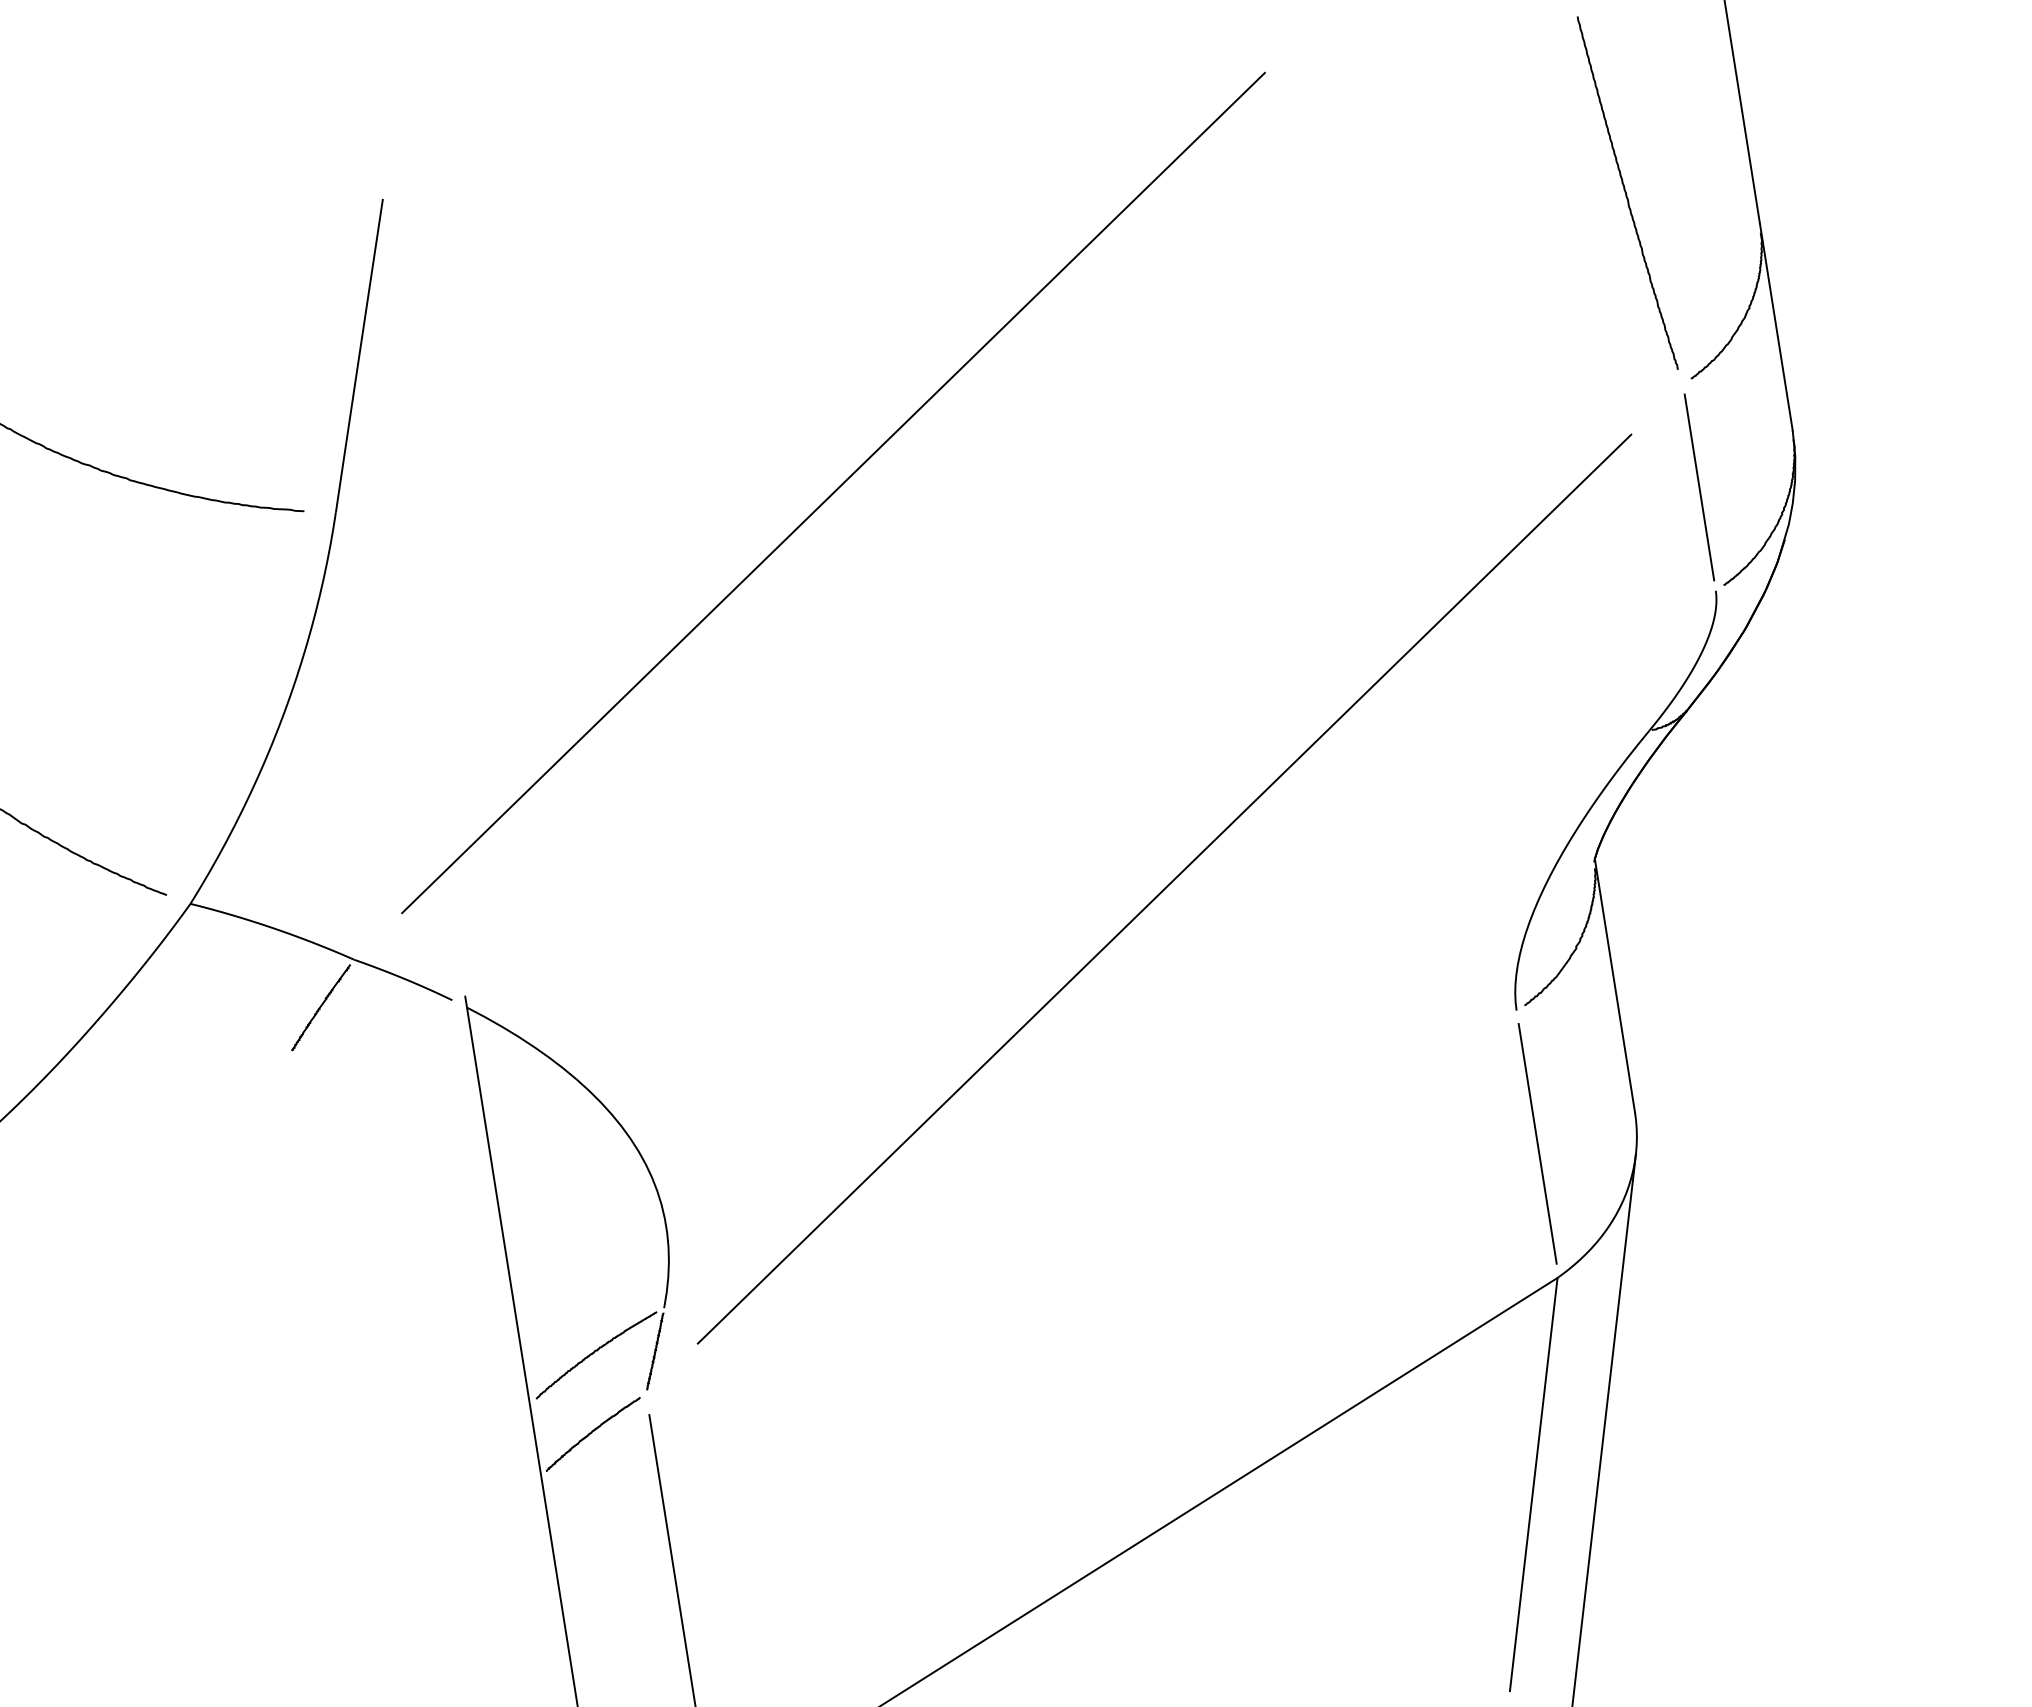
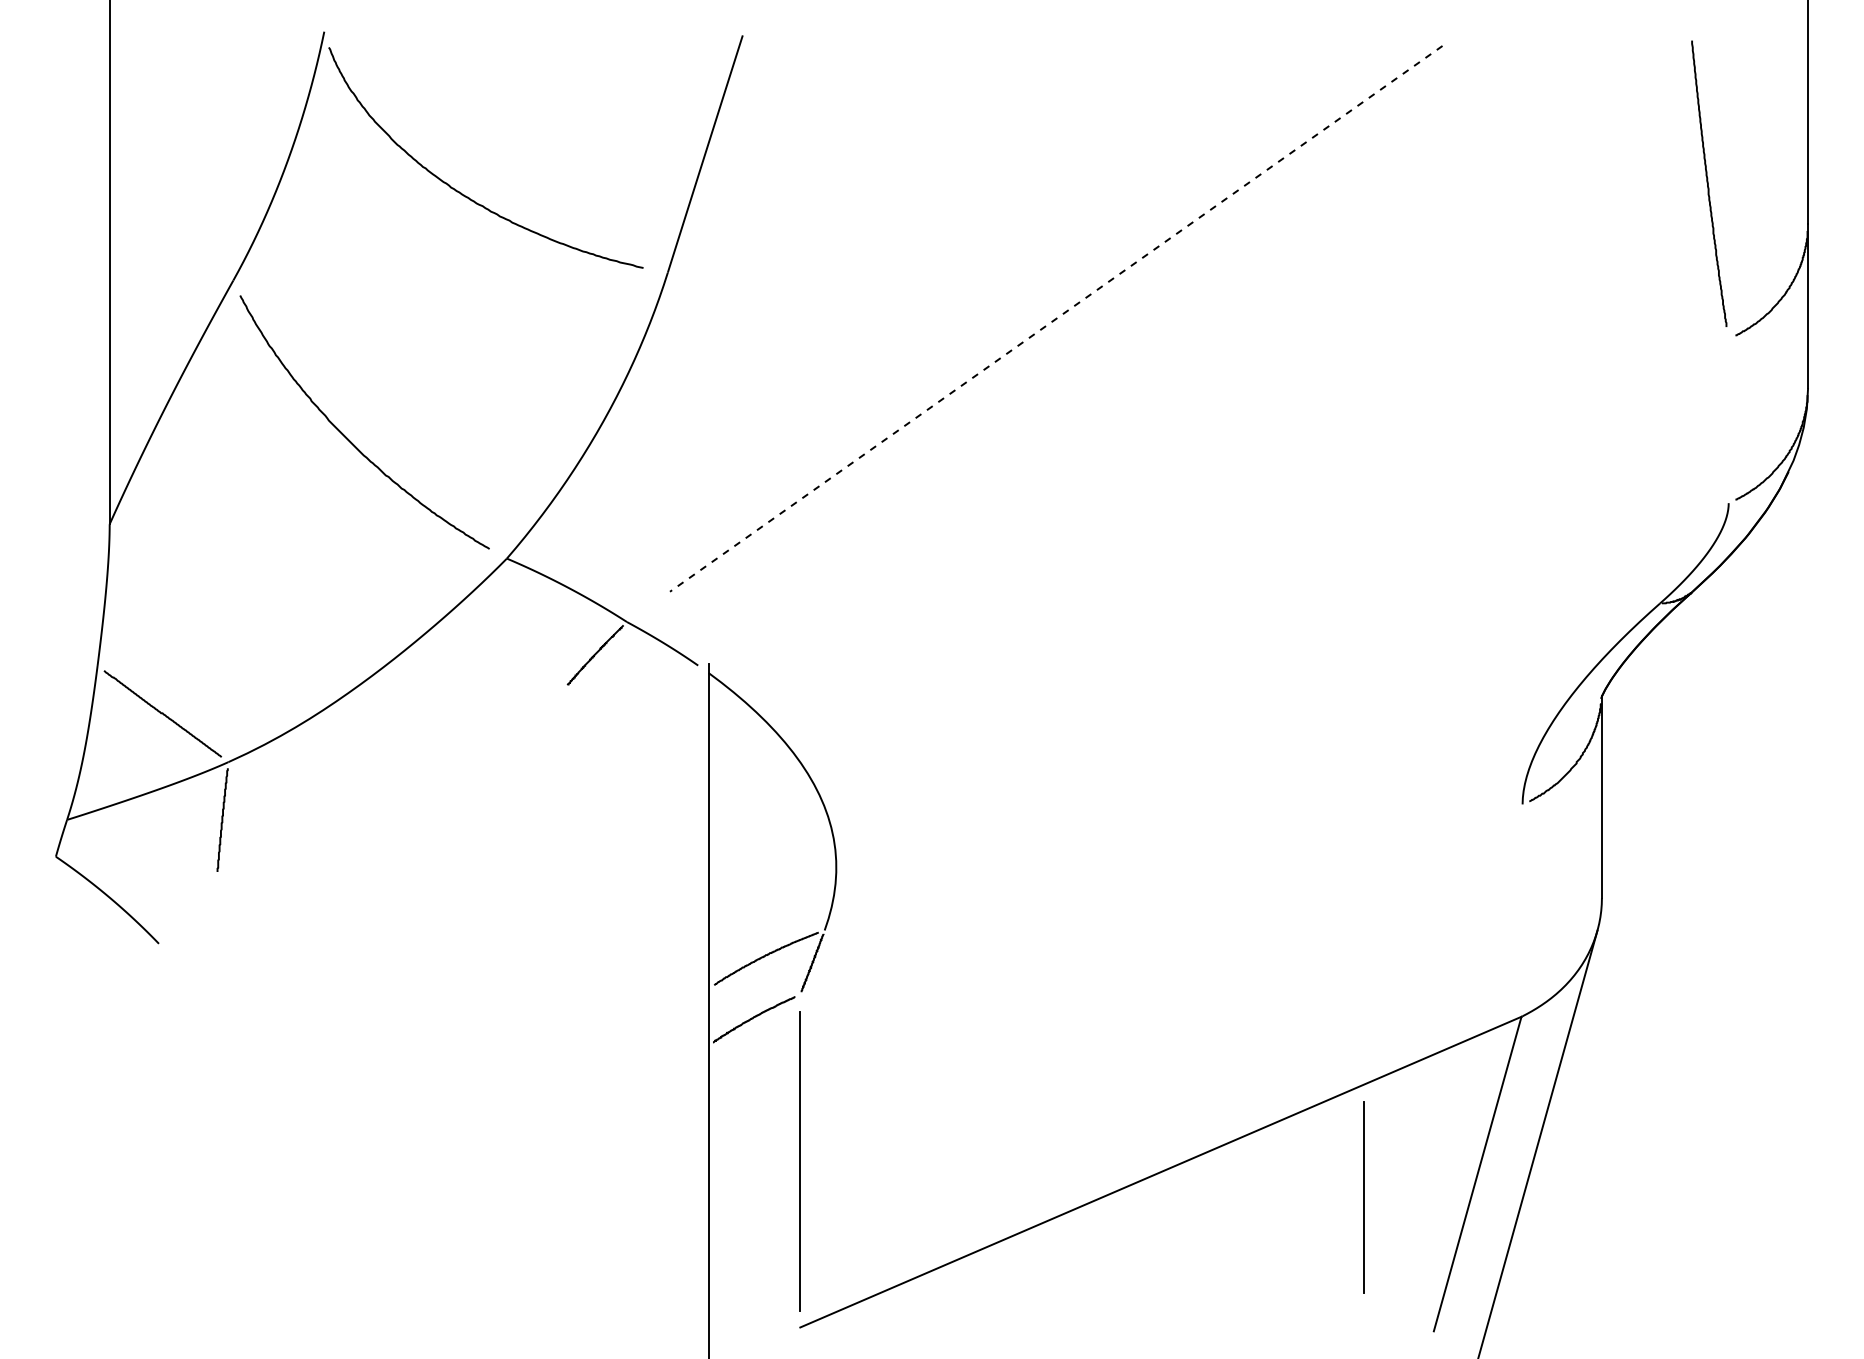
line: (1699, 486) -> (1728, 420), removed
line: (833, 492) -> (1056, 318), solid -> dashed
line: (1164, 888) -> (1264, 666), removed
line: (1537, 1144) -> (1363, 1197), moved

